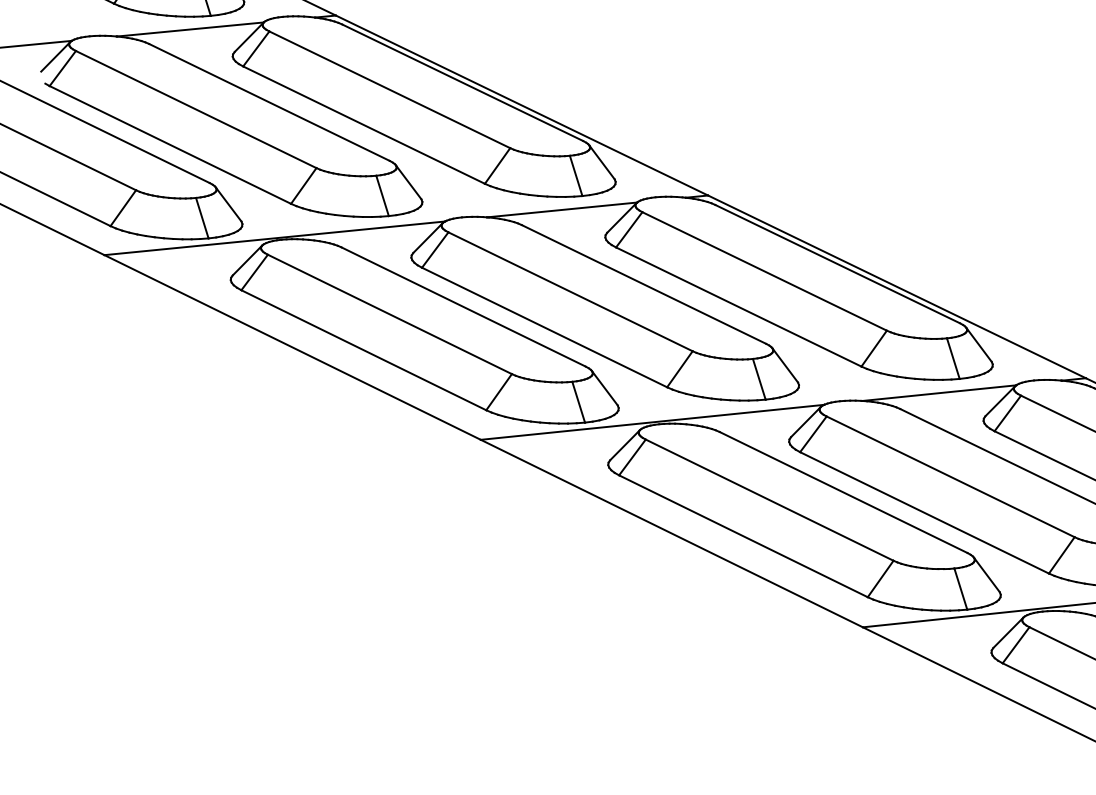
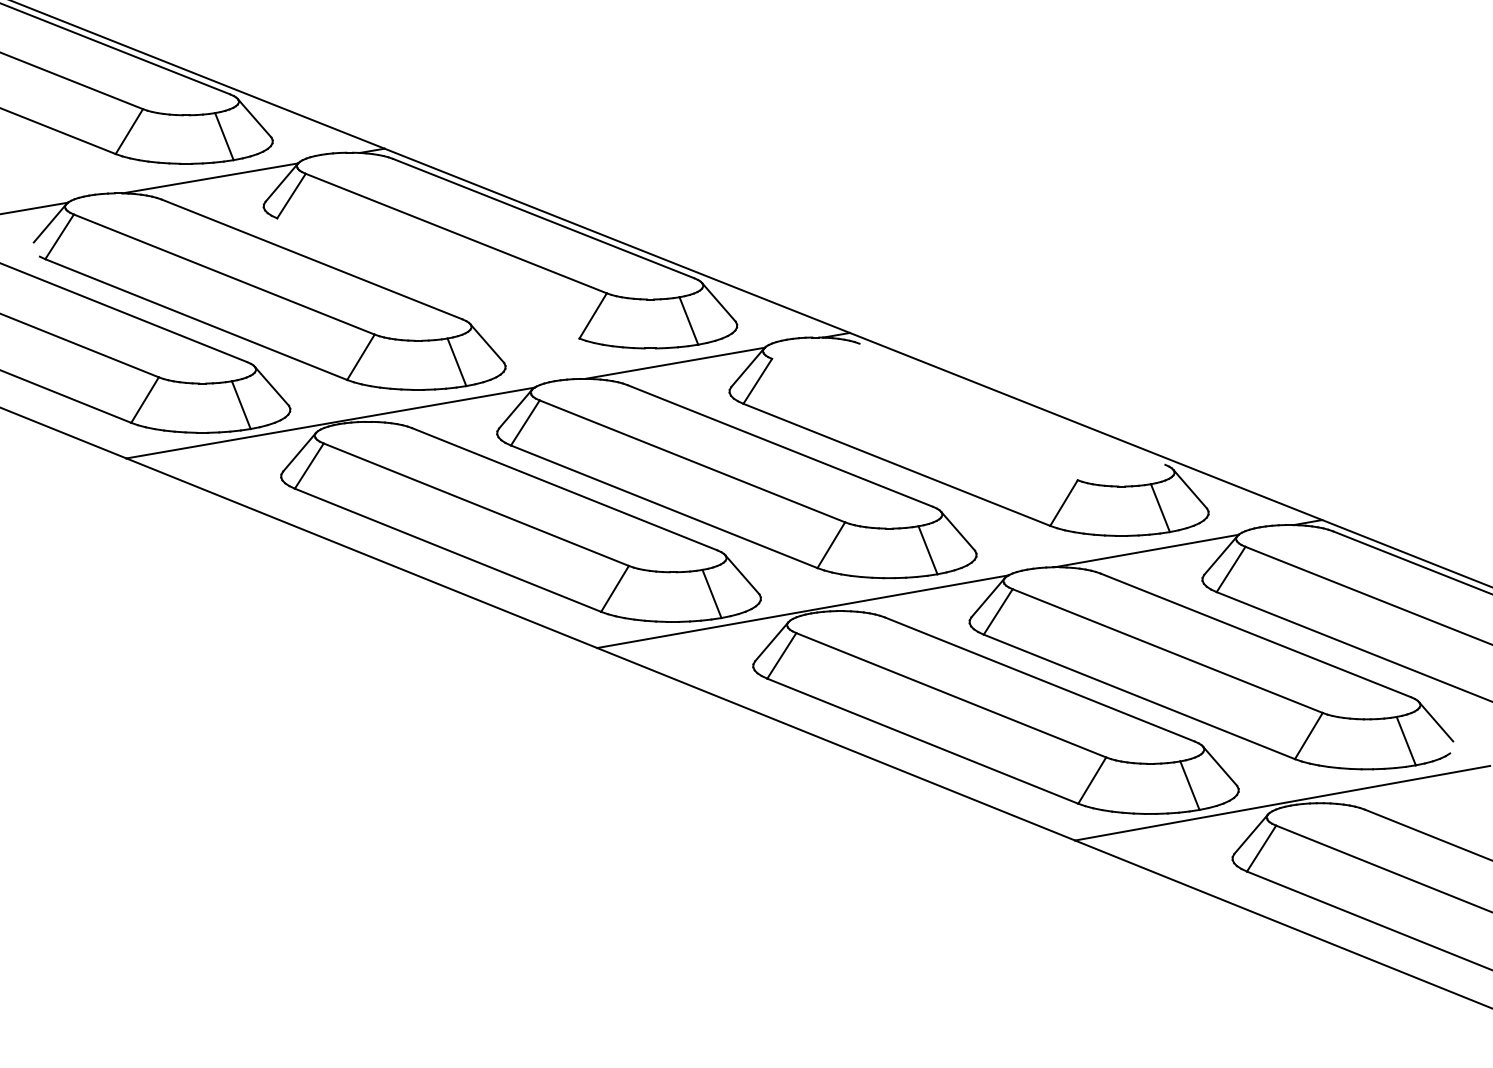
line: (364, 125) -> (428, 278), removed
line: (837, 263) -> (1012, 403), removed
line: (764, 271) -> (924, 419), removed

